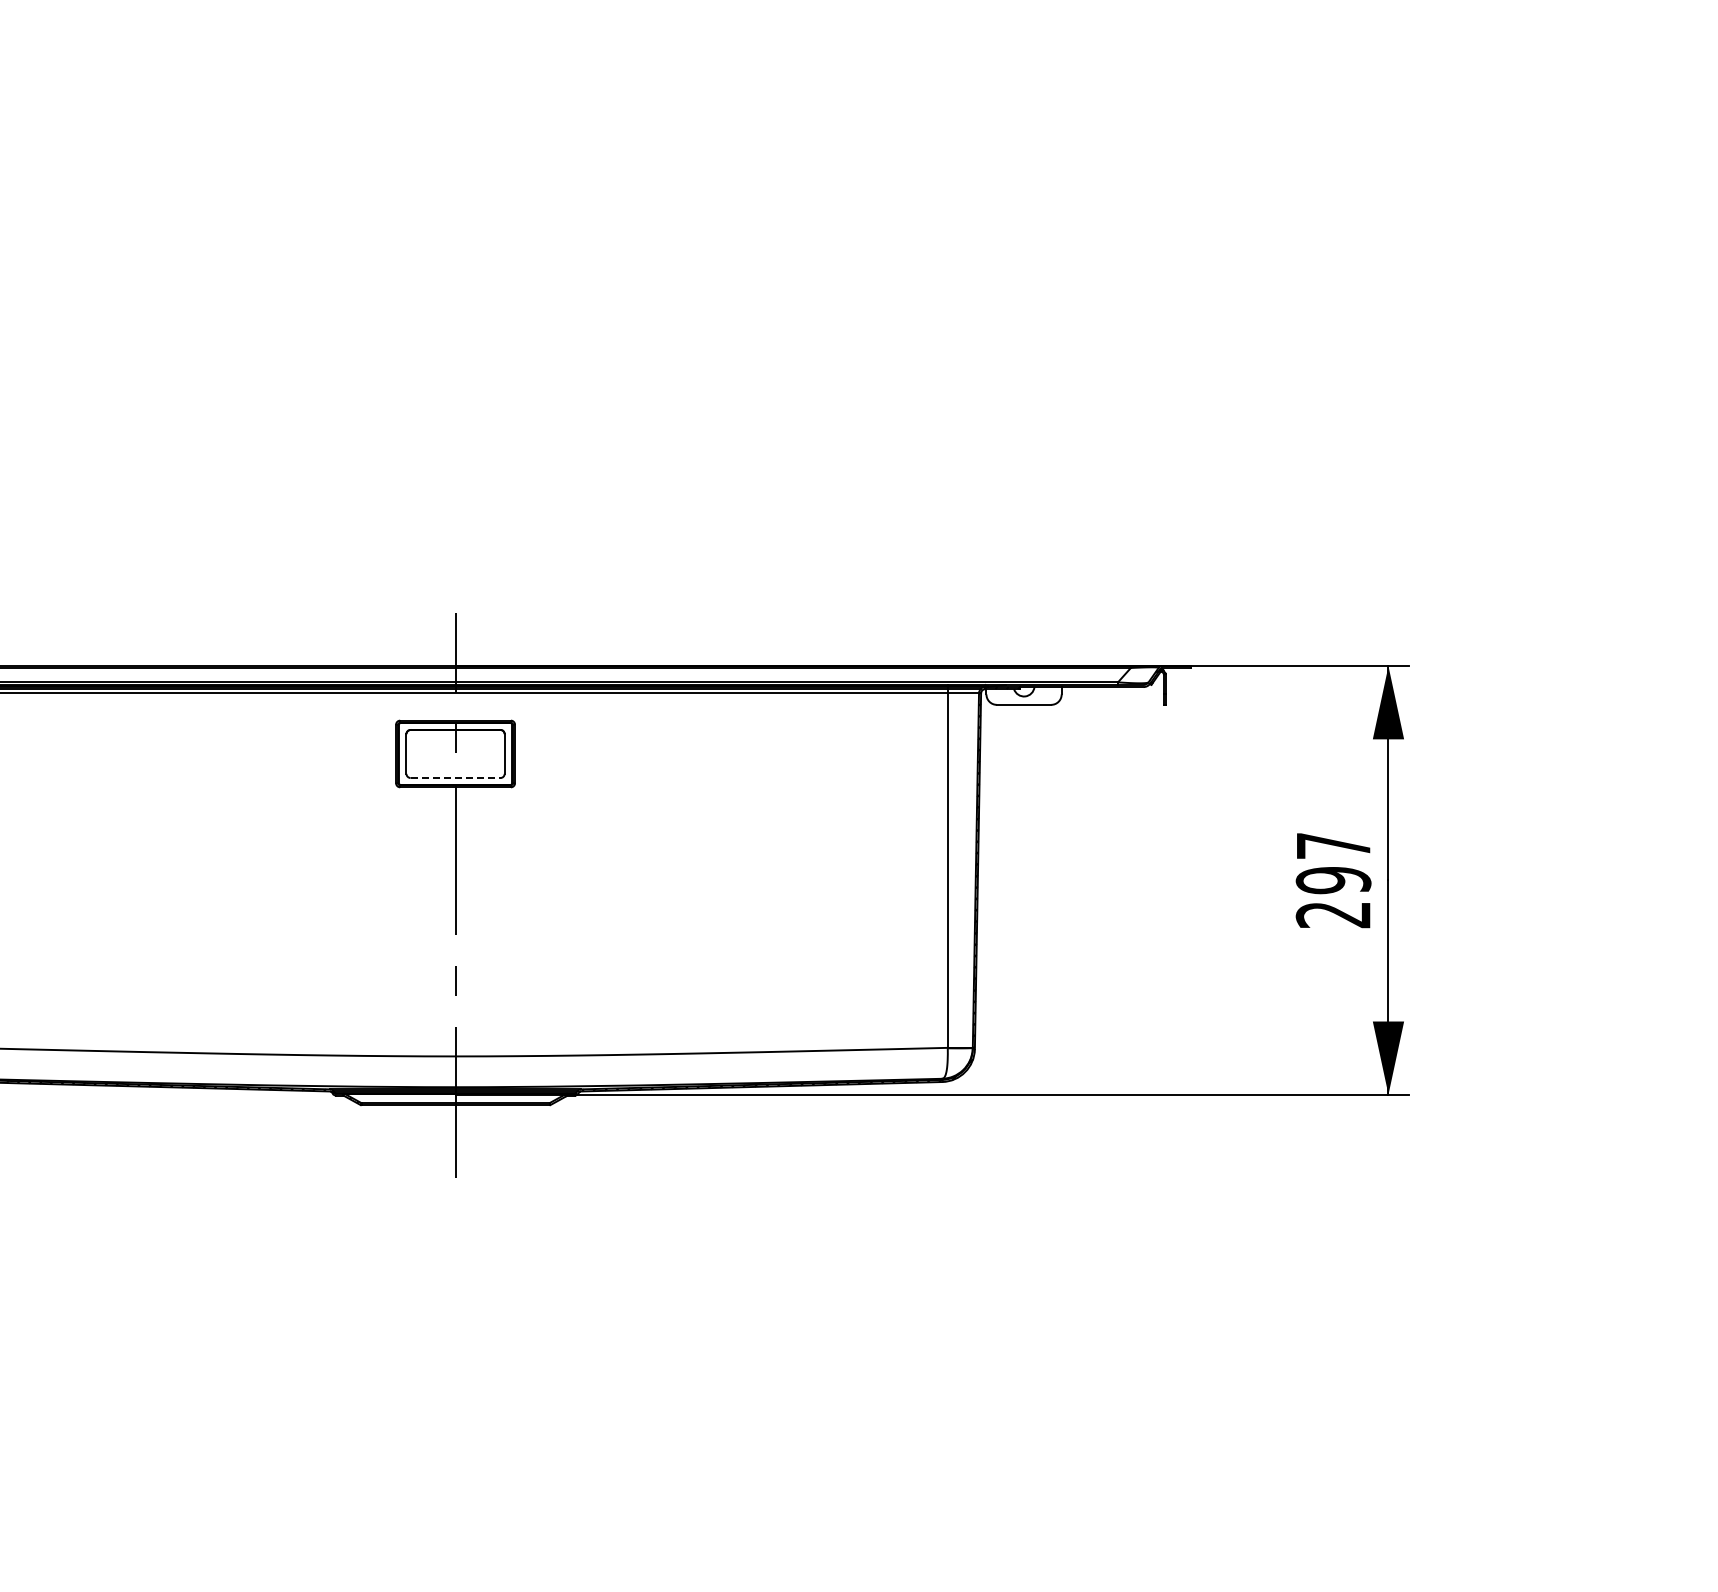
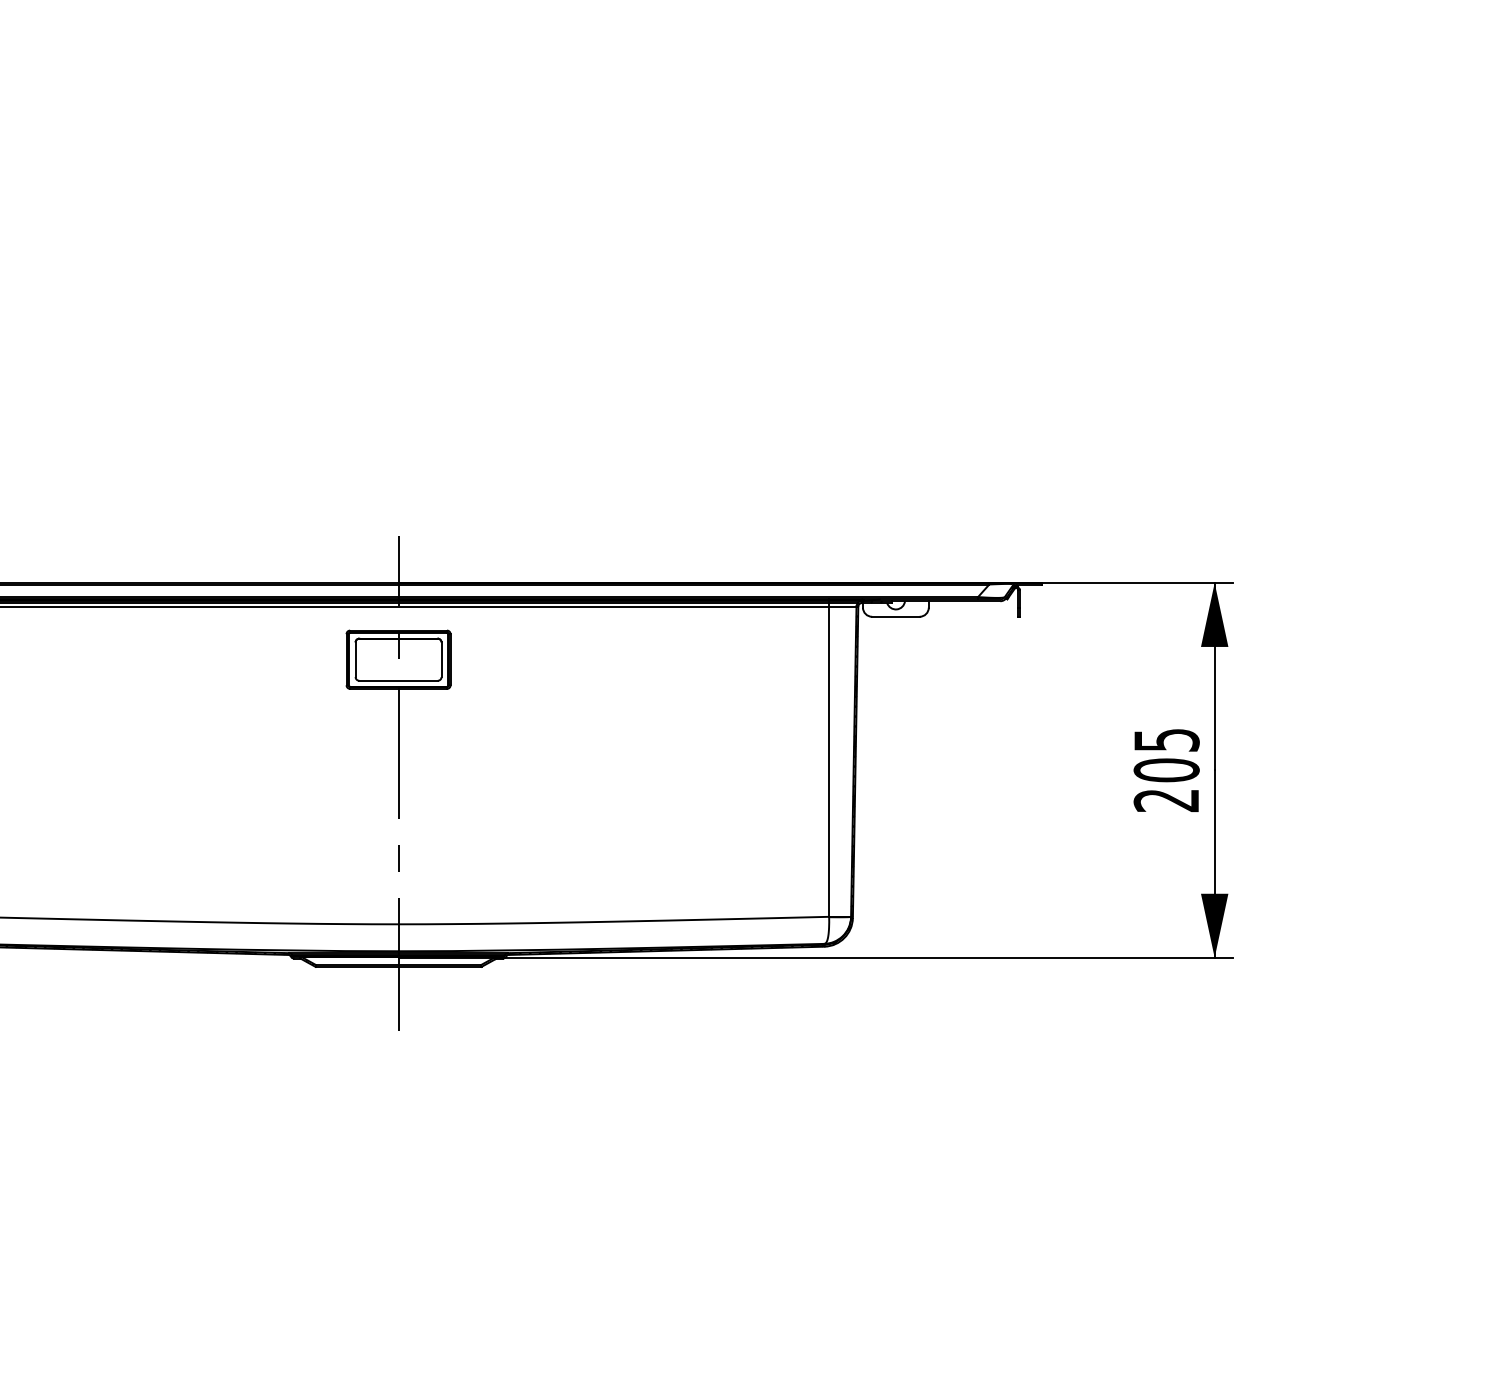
line: (455, 778) -> (398, 681), dashed -> solid
text: (1333, 863) -> (1166, 755), 297 -> 205

